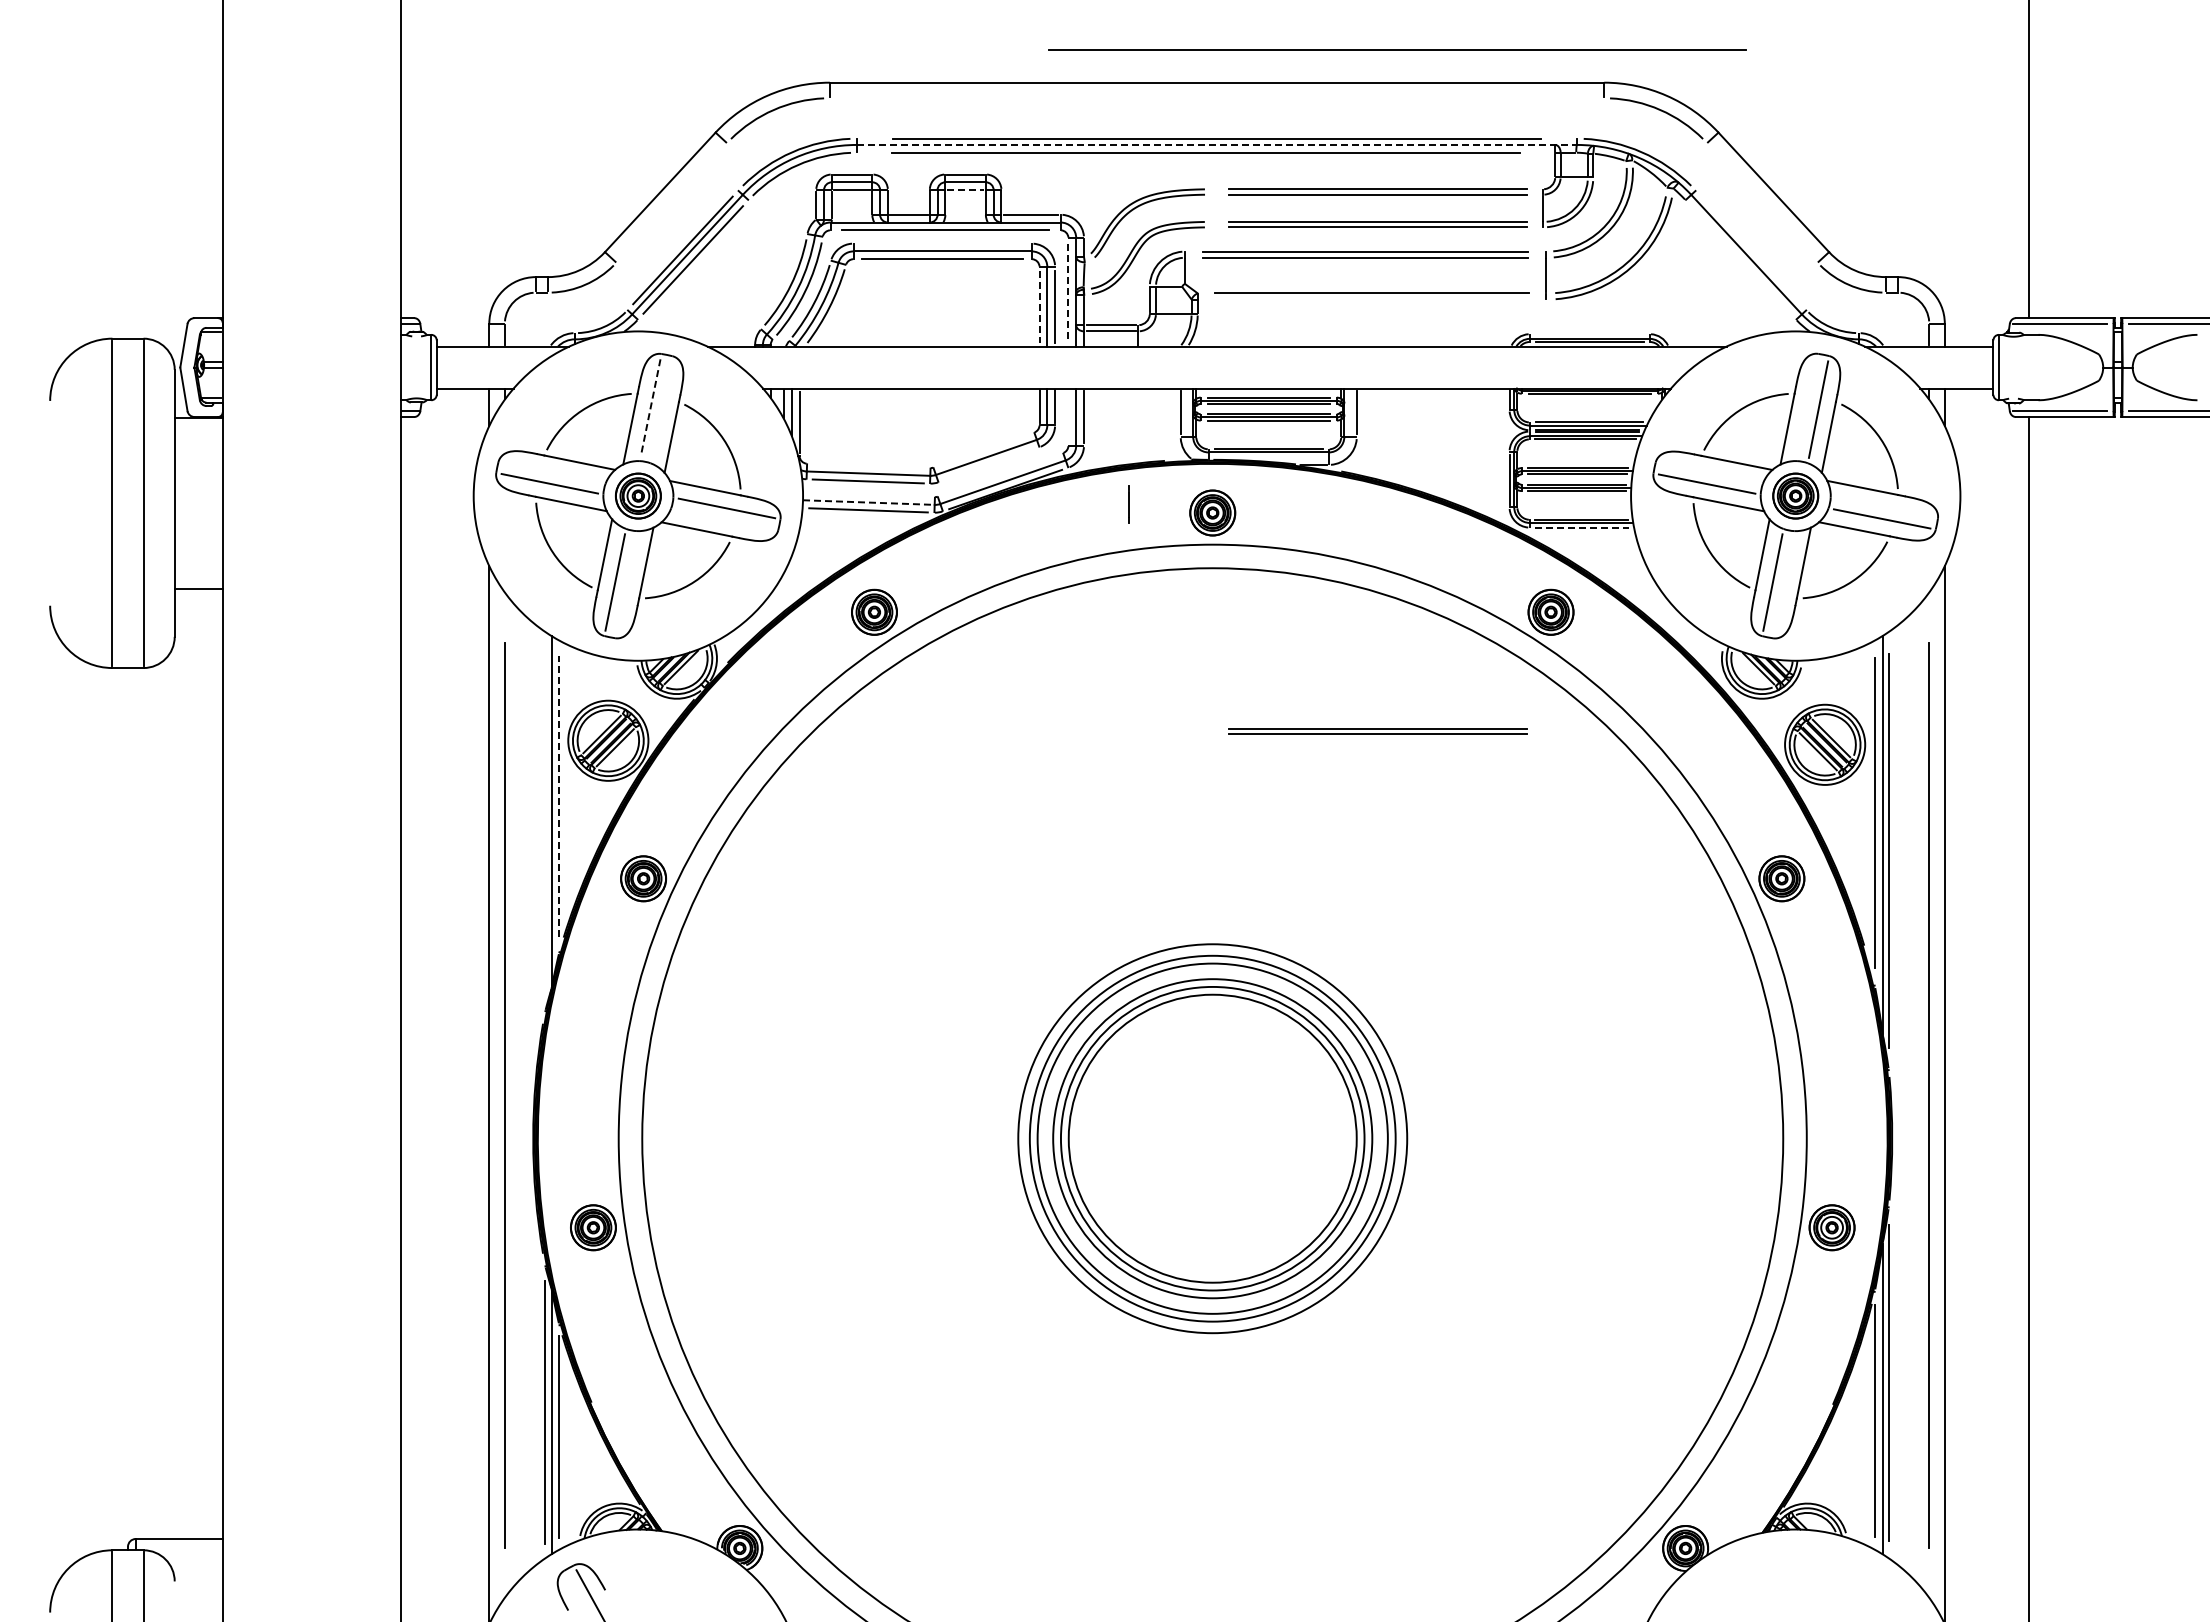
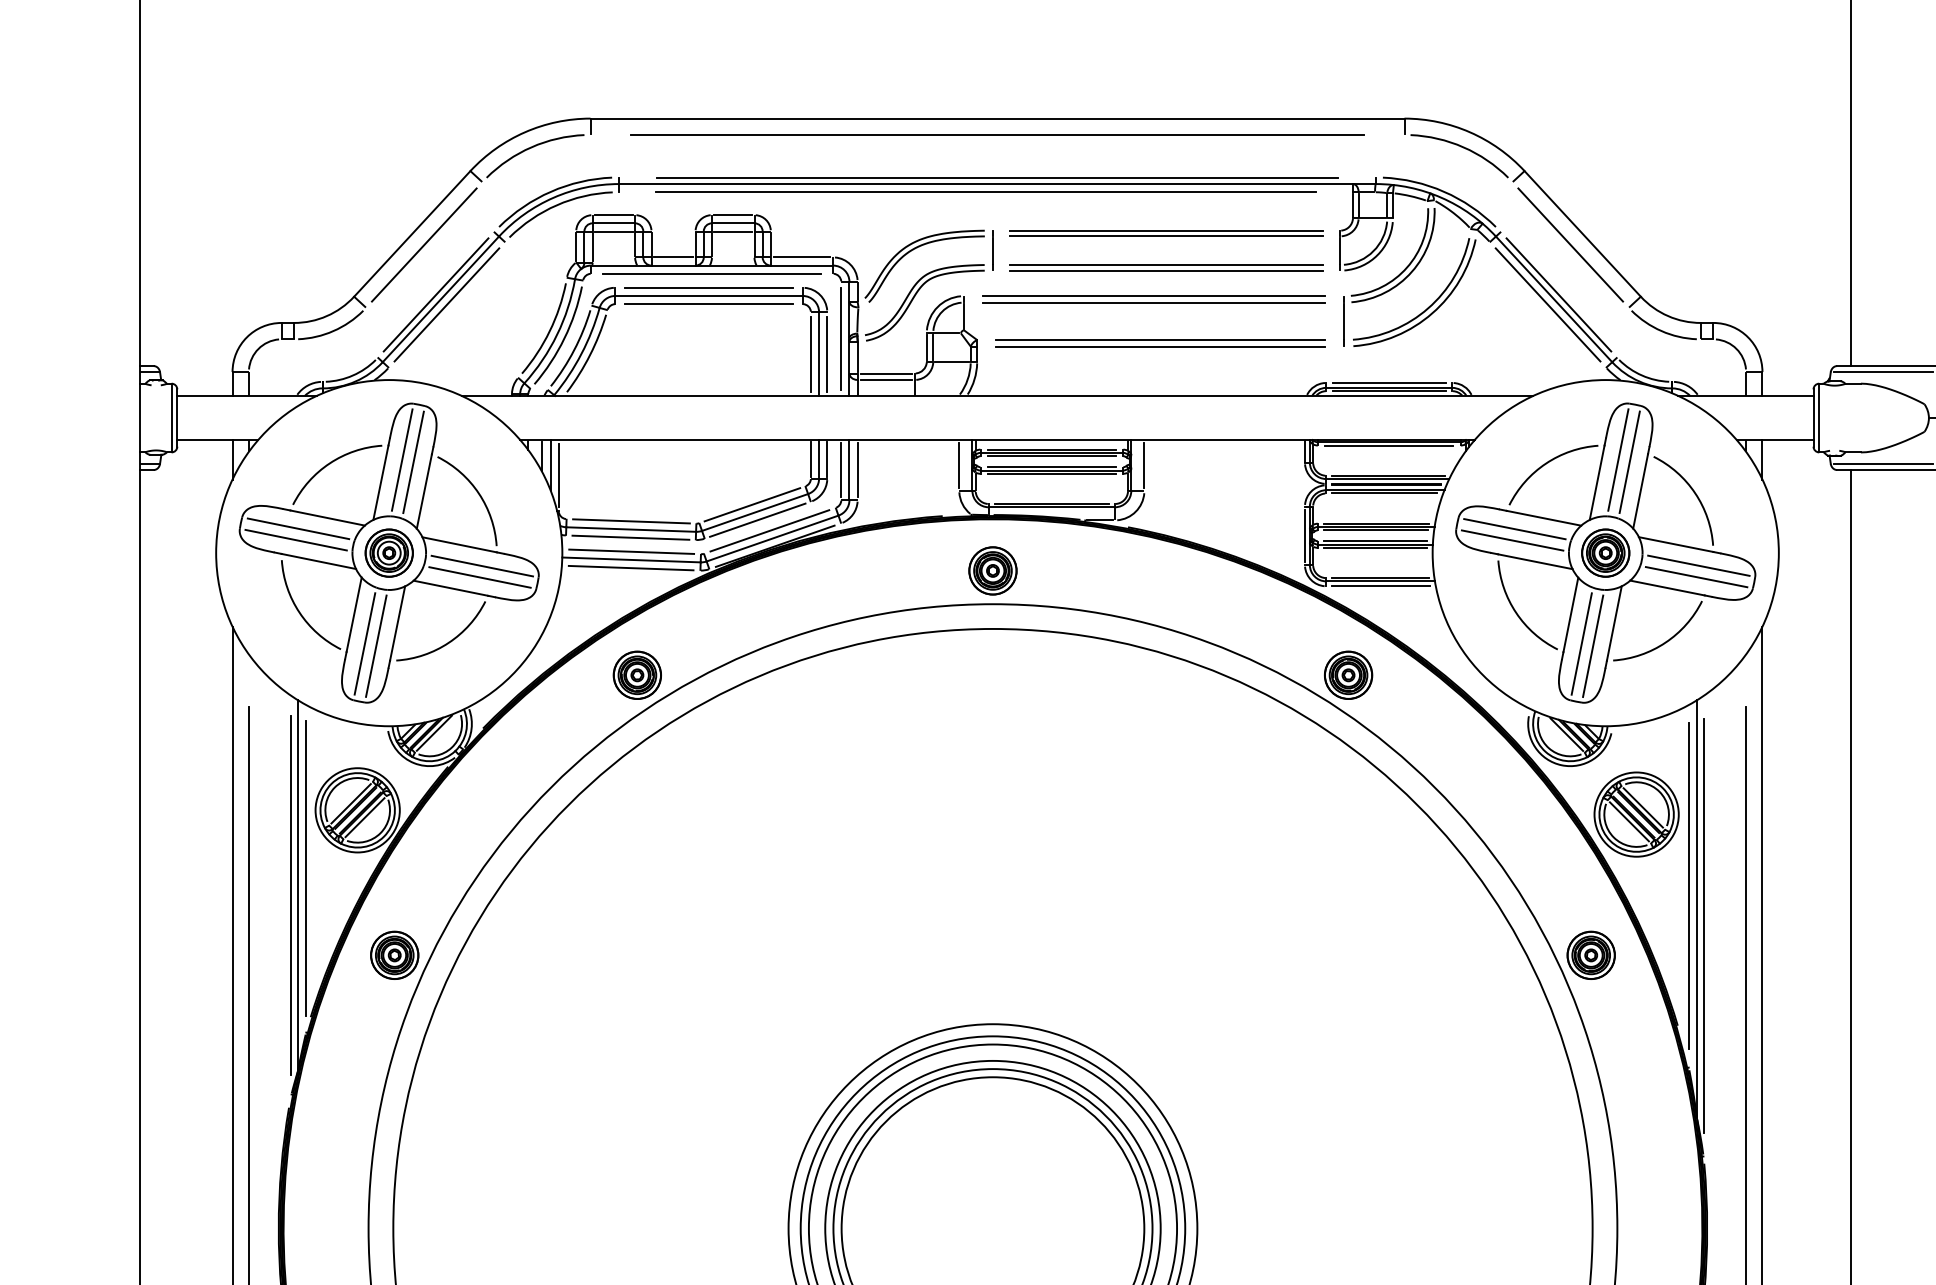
line: (1397, 49) -> (997, 134), moved
line: (1217, 144) -> (997, 183), dashed -> solid
line: (966, 190) -> (734, 231), dashed -> solid
line: (671, 202) -> (424, 244), added
line: (1762, 202) -> (1570, 244), added
line: (942, 243) -> (708, 287), added
line: (1750, 250) -> (1558, 294), added
line: (1740, 259) -> (1547, 304), added
line: (1068, 292) -> (841, 339), dashed -> solid
line: (1372, 299) -> (1160, 346), added
line: (1039, 306) -> (810, 353), dashed -> solid
line: (1589, 334) -> (1388, 383), added
line: (1807, 407) -> (1618, 460), added
line: (650, 408) -> (401, 461), dashed -> solid
line: (661, 409) -> (413, 462), added
line: (1068, 416) -> (841, 469), added
line: (983, 449) -> (752, 504), added
line: (988, 464) -> (757, 519), added
line: (868, 465) -> (631, 520), added
line: (551, 472) -> (297, 528), added
line: (1709, 472) -> (1515, 528), added
line: (1000, 474) -> (769, 530), added
line: (868, 494) -> (631, 551), added
line: (868, 502) -> (631, 559), dashed -> solid
line: (1128, 504) -> (992, 250), moved
line: (1884, 507) -> (1699, 565), added
line: (724, 519) -> (479, 577), added
line: (1581, 527) -> (1380, 586), dashed -> solid
line: (625, 584) -> (375, 646), added
line: (1783, 584) -> (1592, 646), added
part: (1377, 731) -> (1166, 800), removed
line: (559, 795) -> (306, 867), dashed -> solid
line: (545, 821) -> (291, 895), added

